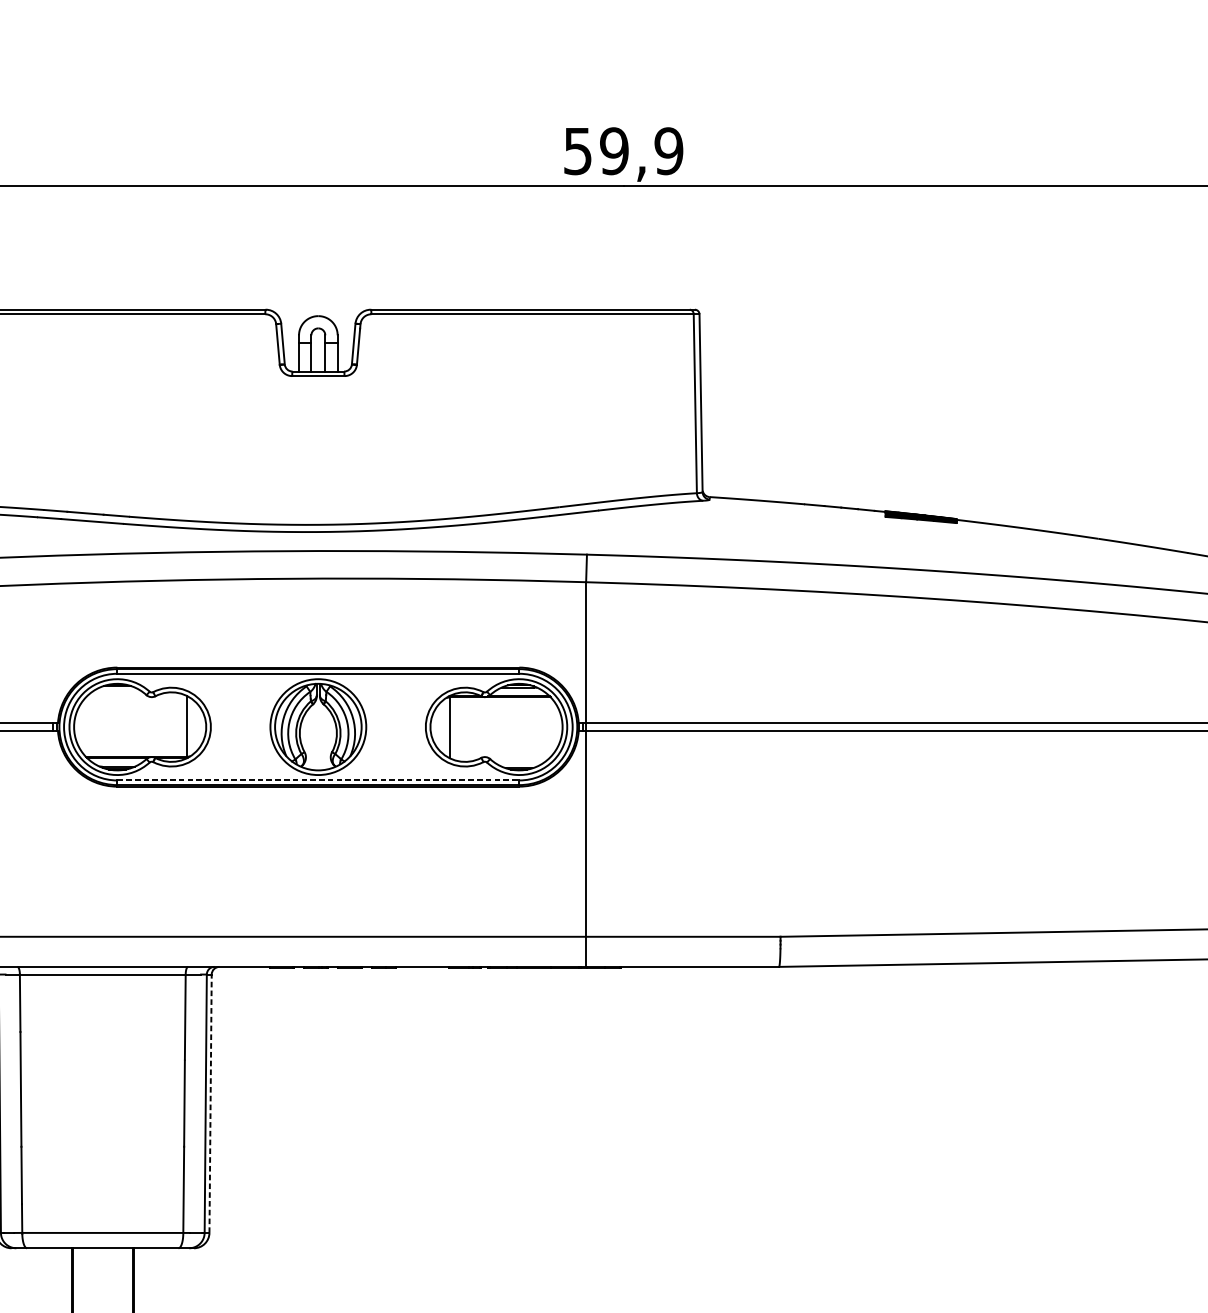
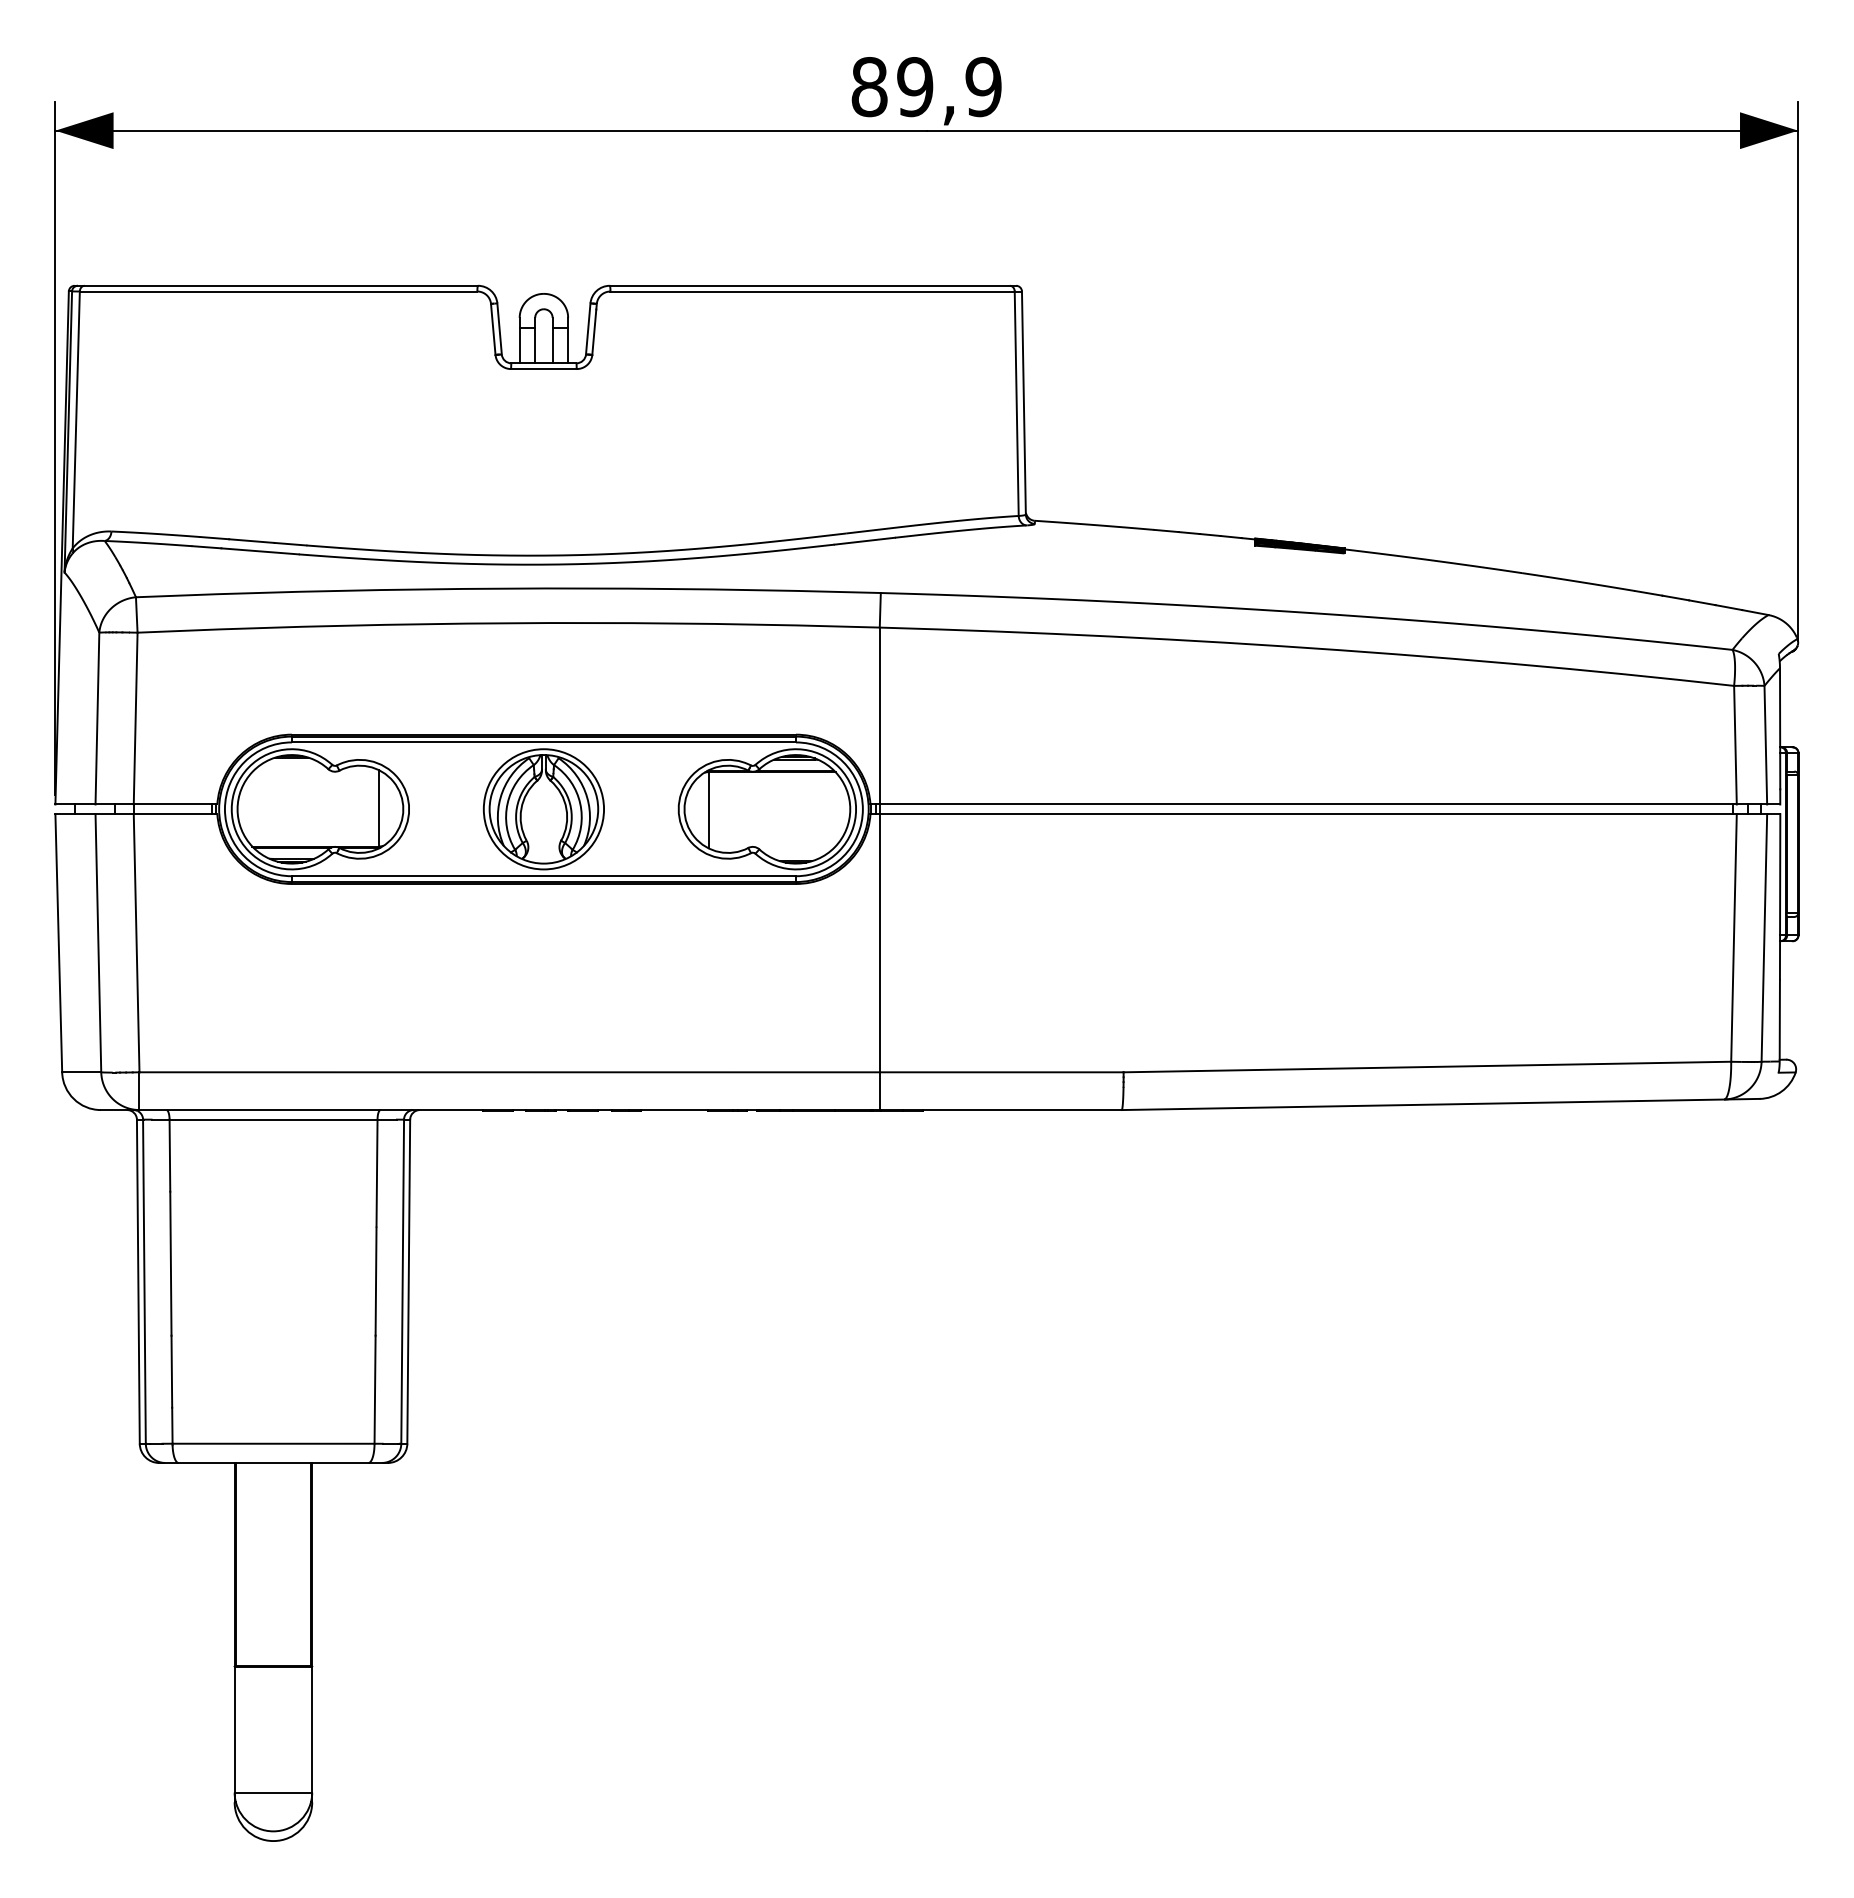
text: (577, 151) -> (869, 87), 59,9 -> 89,9
line: (318, 780) -> (544, 876), dashed -> solid
line: (210, 1103) -> (408, 1281), dashed -> solid

